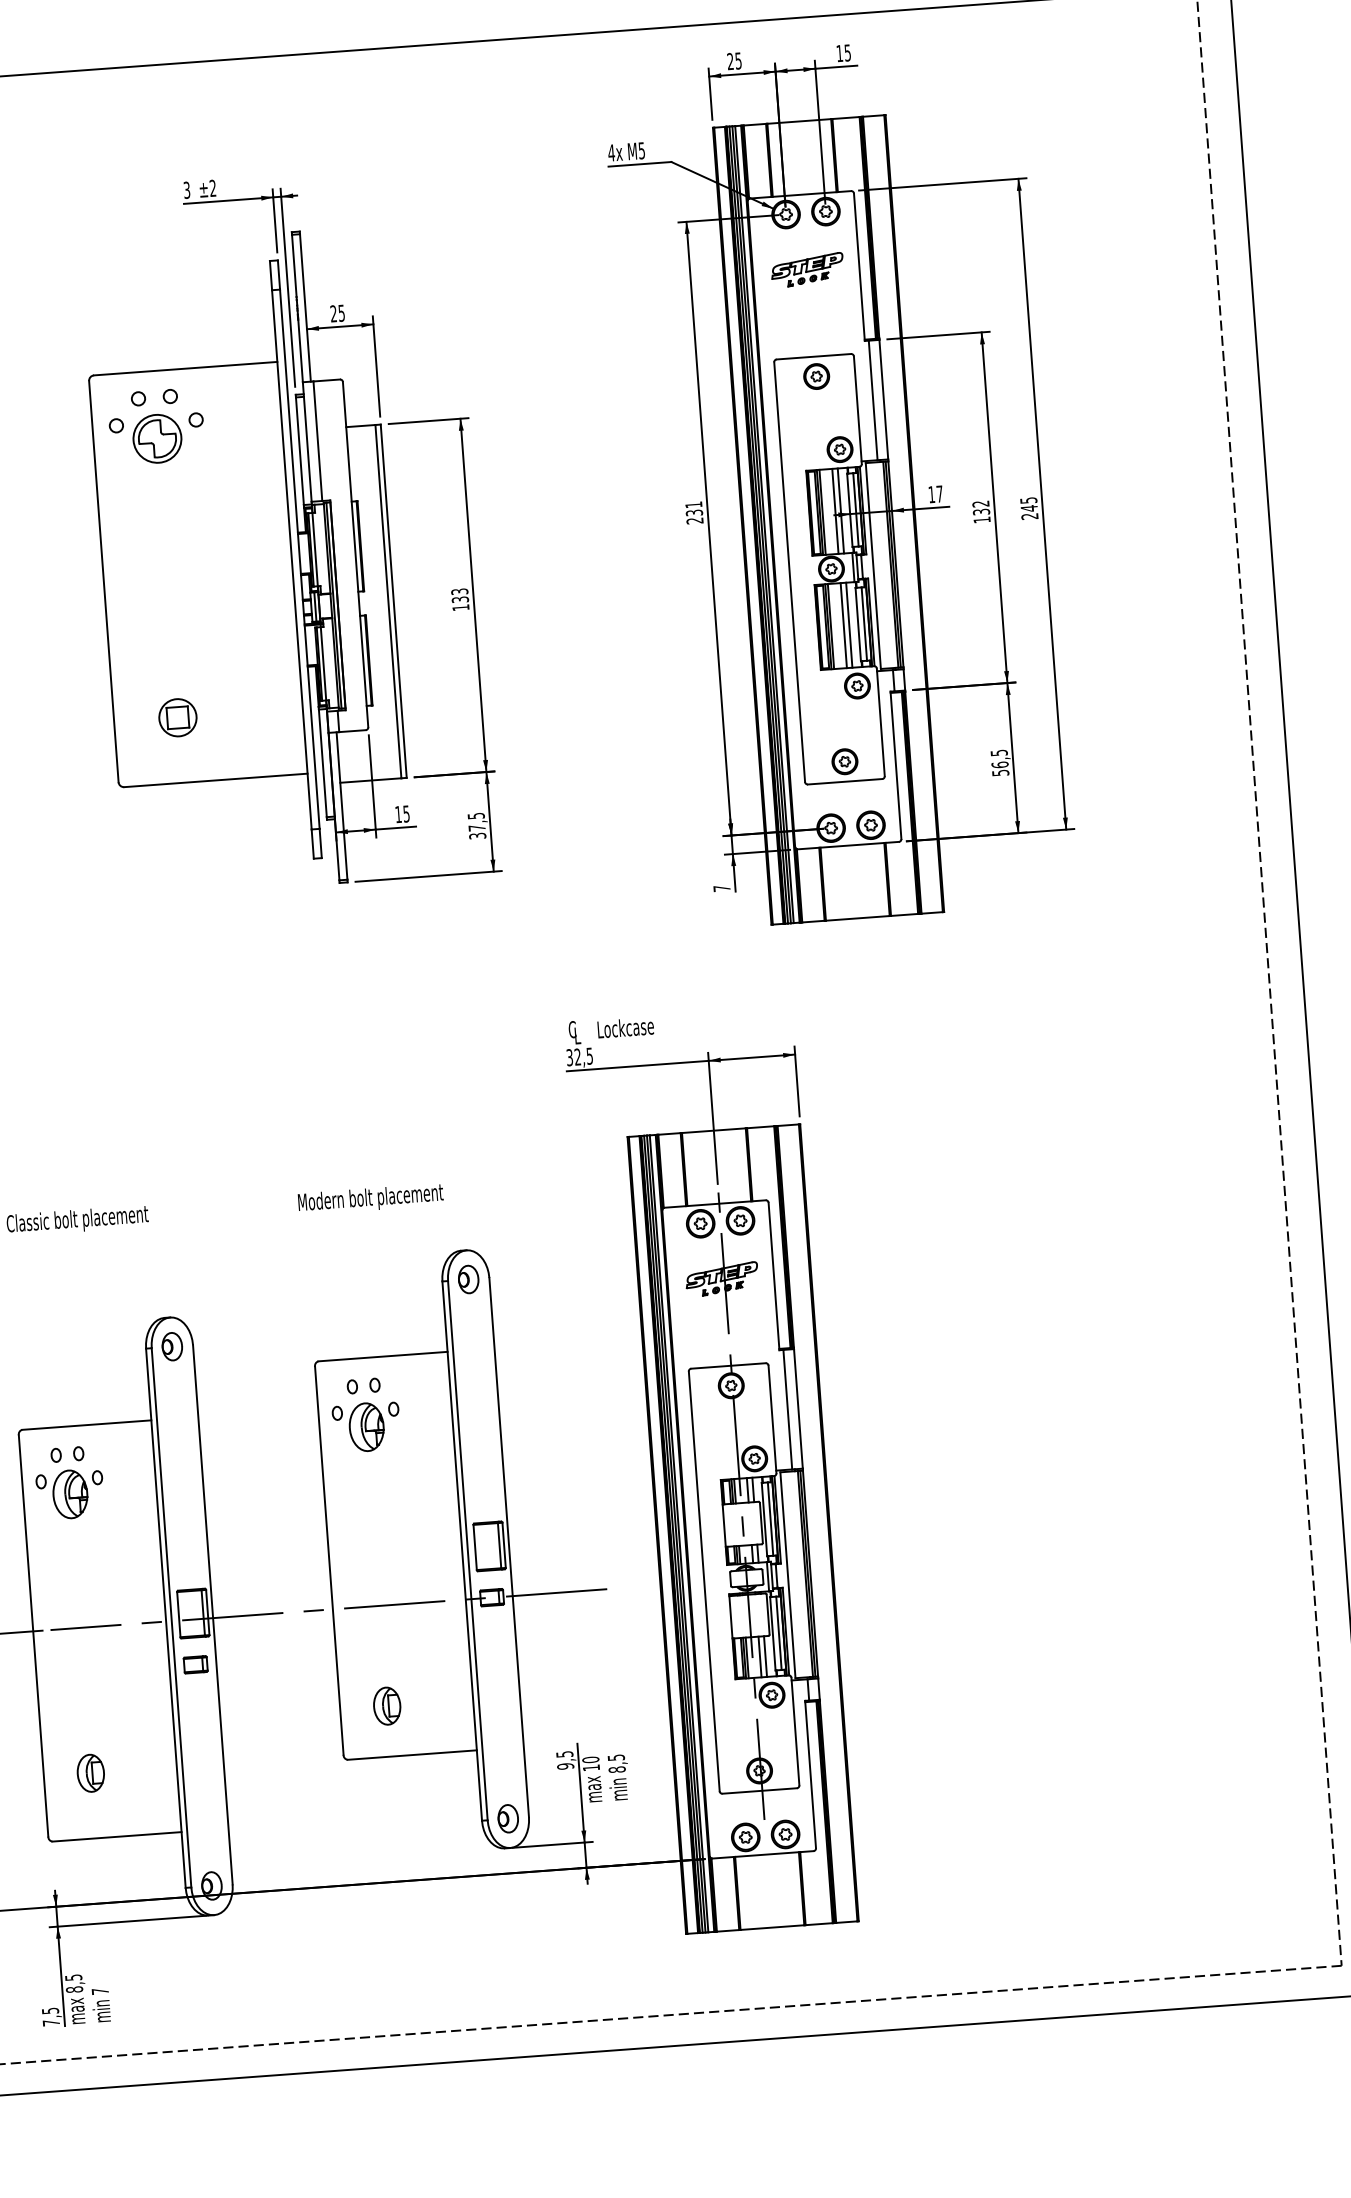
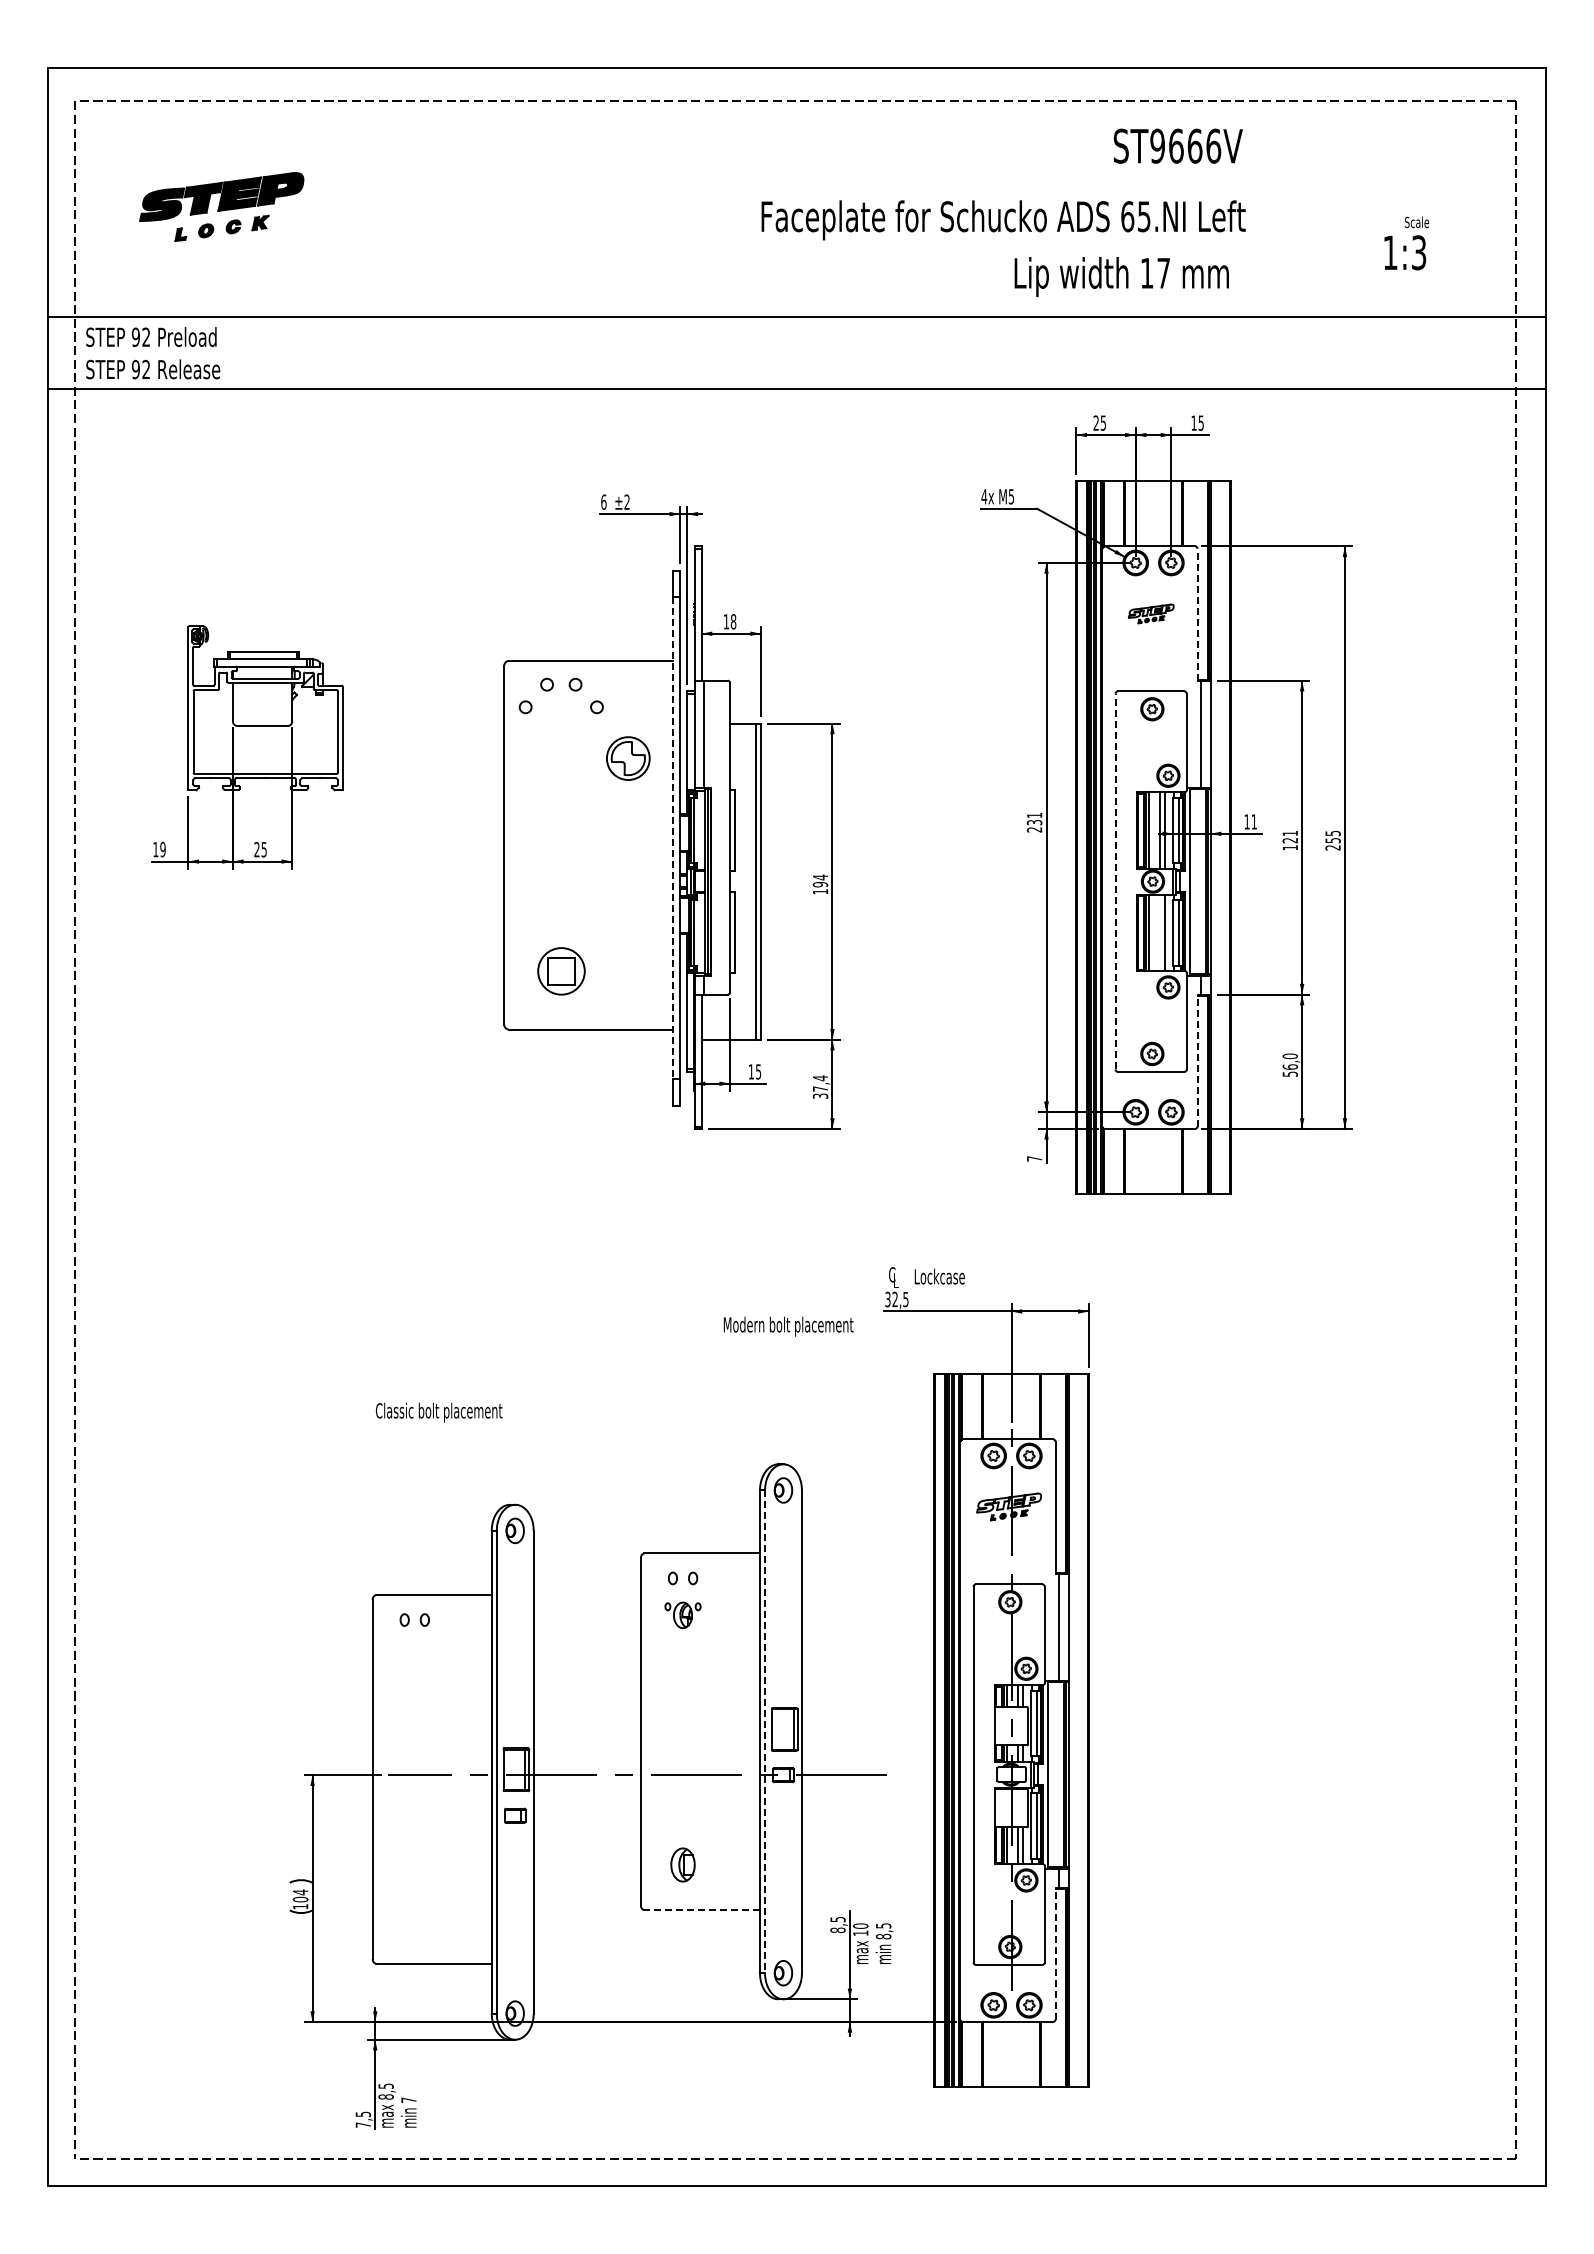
text: (186, 189) -> (603, 501), 3 -> 6
line: (859, 267) -> (1197, 614), solid -> dashed
part: (807, 269) -> (1151, 613), size x0.7
text: (337, 313) -> (729, 621), 25 -> 18
part: (157, 438) -> (628, 758), moved
text: (938, 493) -> (1253, 821), 17 -> 11
text: (981, 508) -> (1290, 837), 132 -> 121
text: (1028, 508) -> (1332, 840), 245 -> 255
line: (292, 560) -> (673, 838), solid -> dashed
line: (789, 572) -> (1115, 881), solid -> dashed
text: (460, 595) -> (820, 880), 133 -> 194
line: (844, 625) -> (1160, 932), removed
part: (176, 716) -> (560, 970), size x1.4
text: (998, 753) -> (1289, 1056), 56,5 -> 56,0
line: (895, 765) -> (1197, 1060), solid -> dashed
text: (476, 816) -> (820, 1078), 37,5 -> 37,4
text: (370, 1199) -> (788, 1326), moved
part: (366, 1427) -> (682, 1615), size x0.6
part: (70, 1494) -> (414, 1655), removed
line: (468, 1551) -> (765, 1732), solid -> dashed
line: (412, 1755) -> (702, 1910), solid -> dashed
text: (565, 1766) -> (837, 1930), 9,5 -> 8,5
part: (90, 1772) -> (414, 1904), removed
line: (810, 1774) -> (1055, 1953), solid -> dashed

